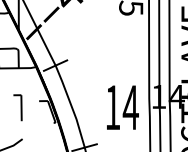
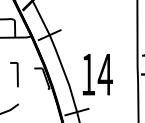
text: (122, 107) -> (97, 74), moved

